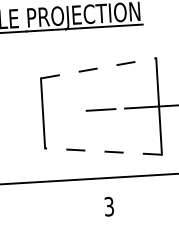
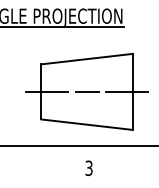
line: (98, 68) -> (87, 59), dashed -> solid
line: (50, 112) -> (47, 91), added
line: (102, 151) -> (86, 124), dashed -> solid

